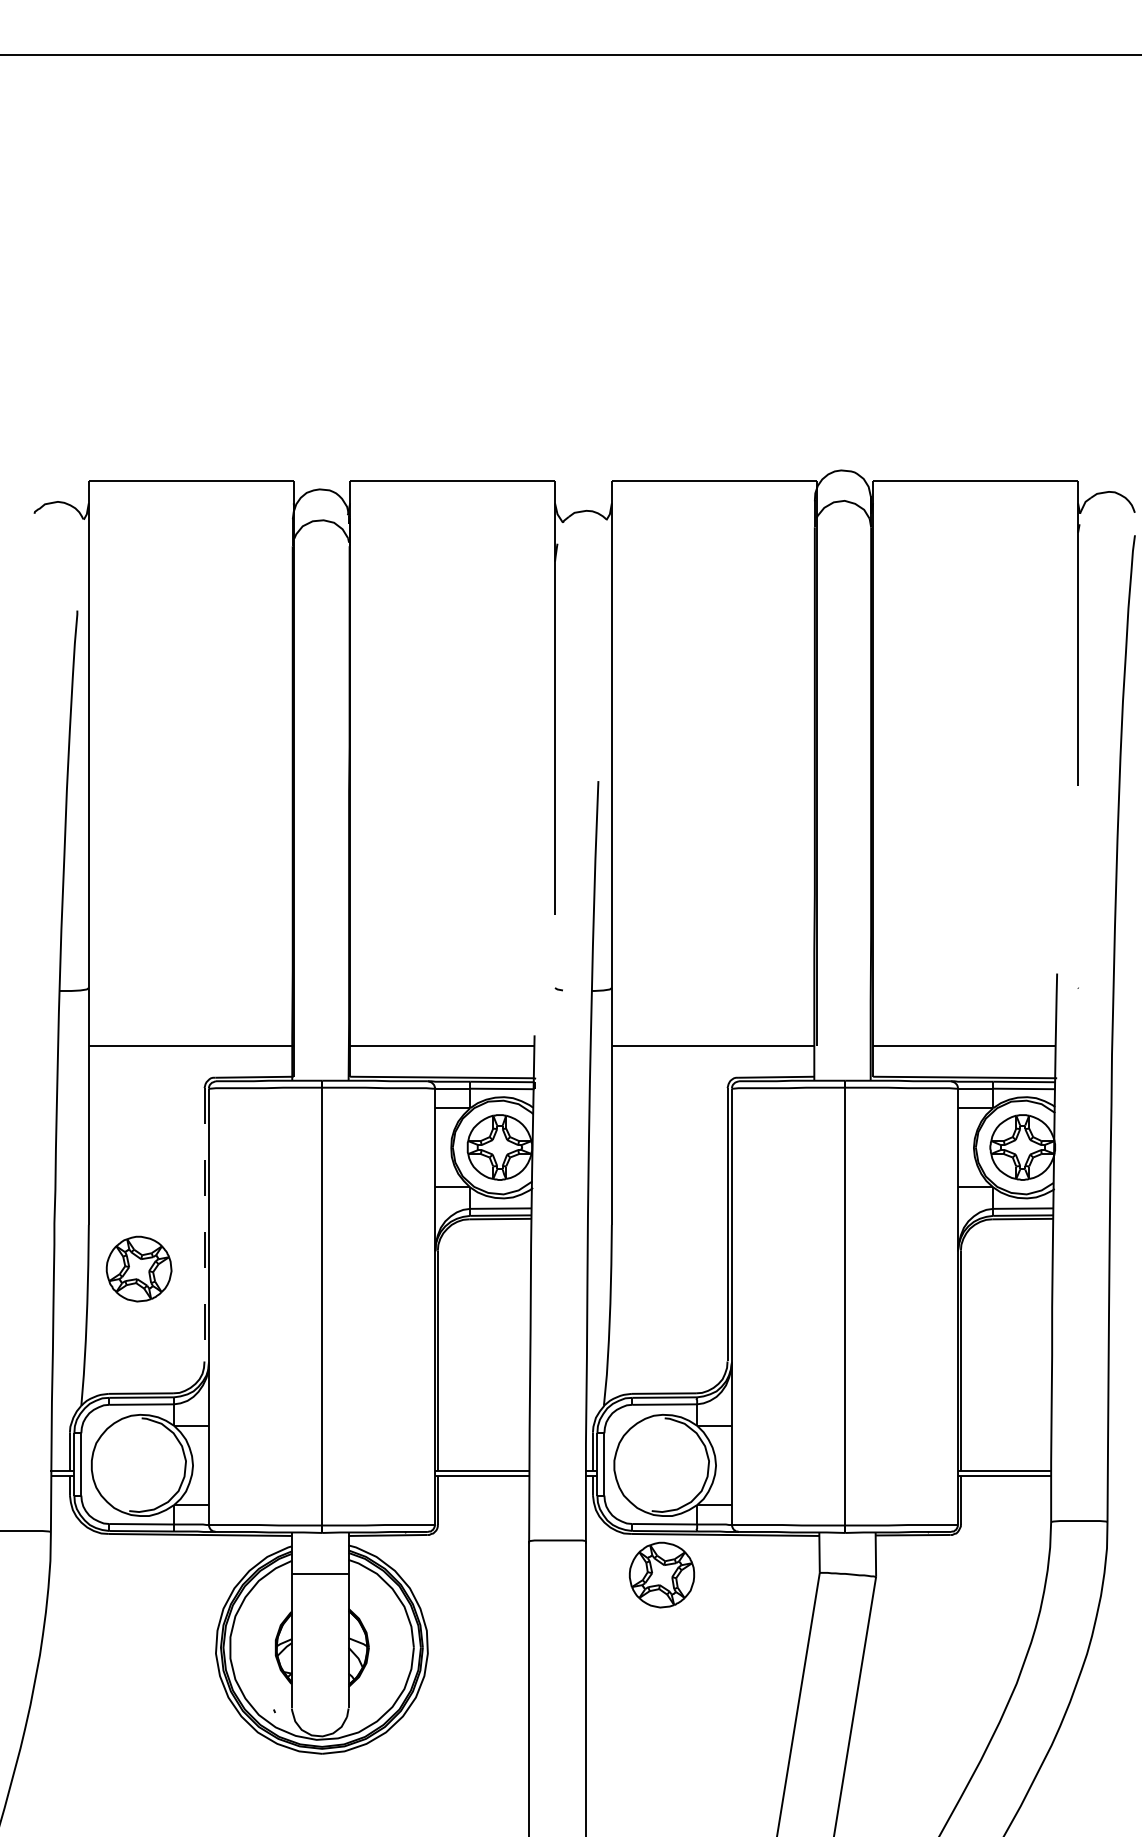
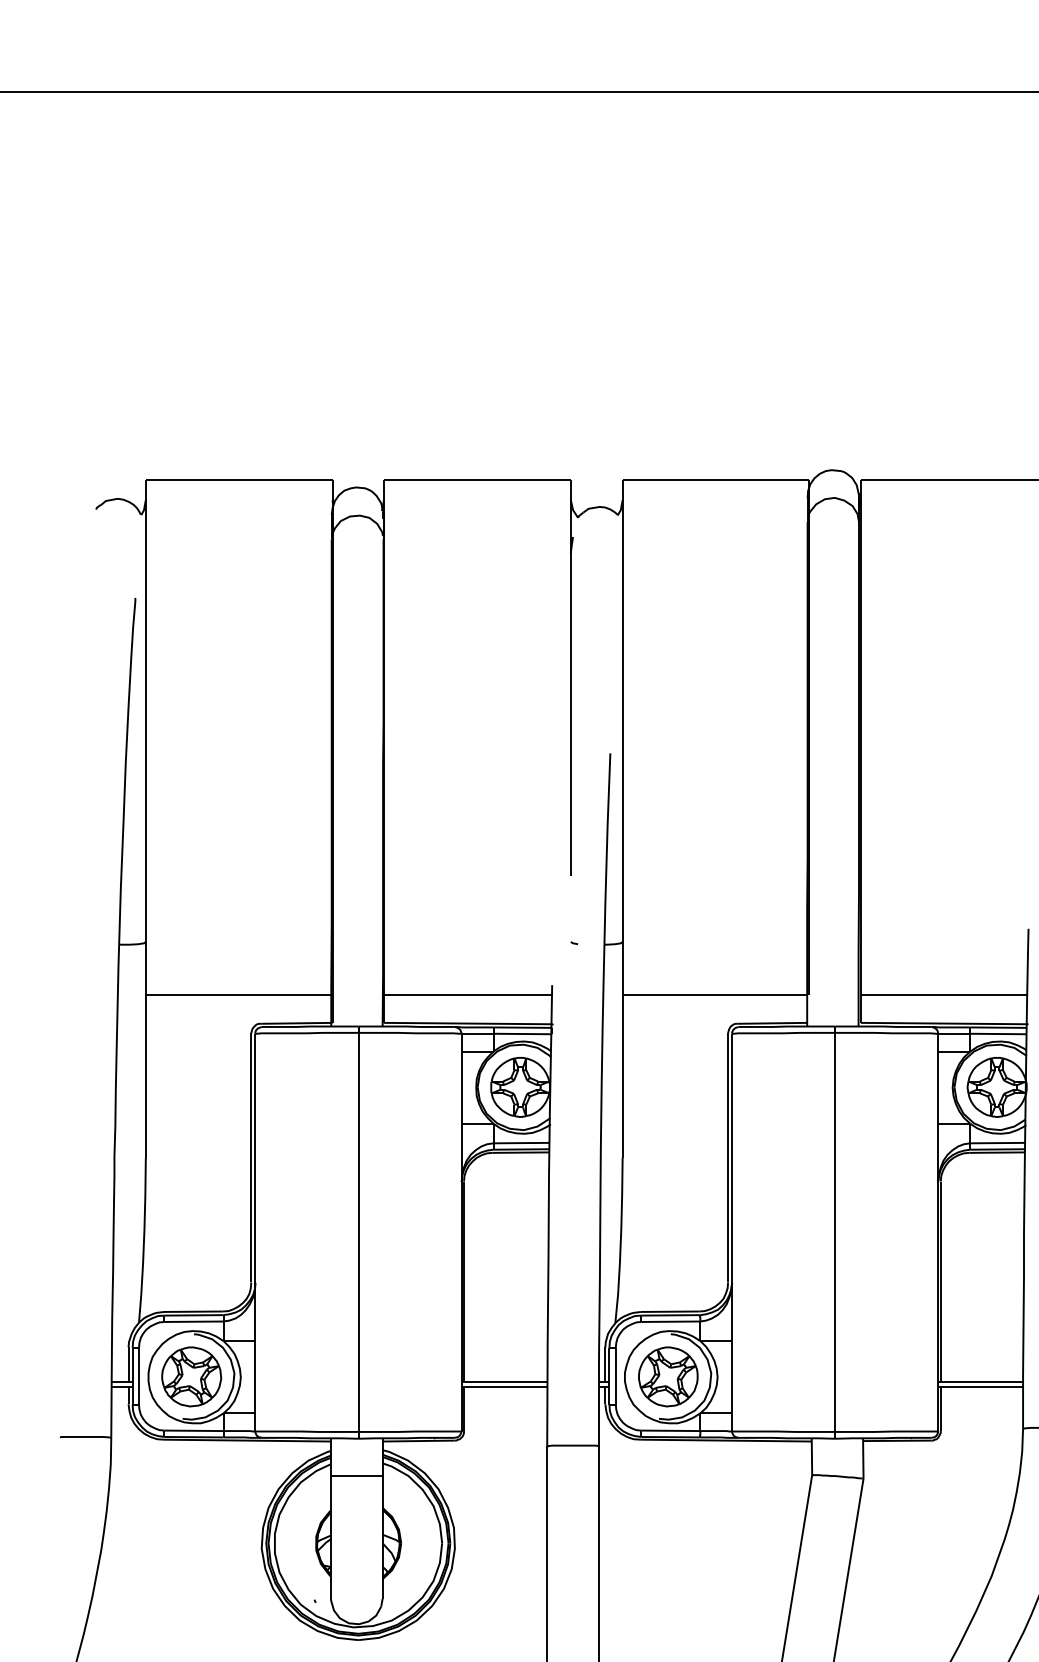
line: (204, 1224) -> (251, 1157), dashed -> solid
part: (138, 1268) -> (191, 1376), moved
part: (661, 1574) -> (667, 1376), moved

